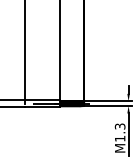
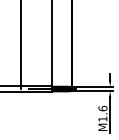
text: (119, 126) -> (102, 108), M1.3 -> M1.6

